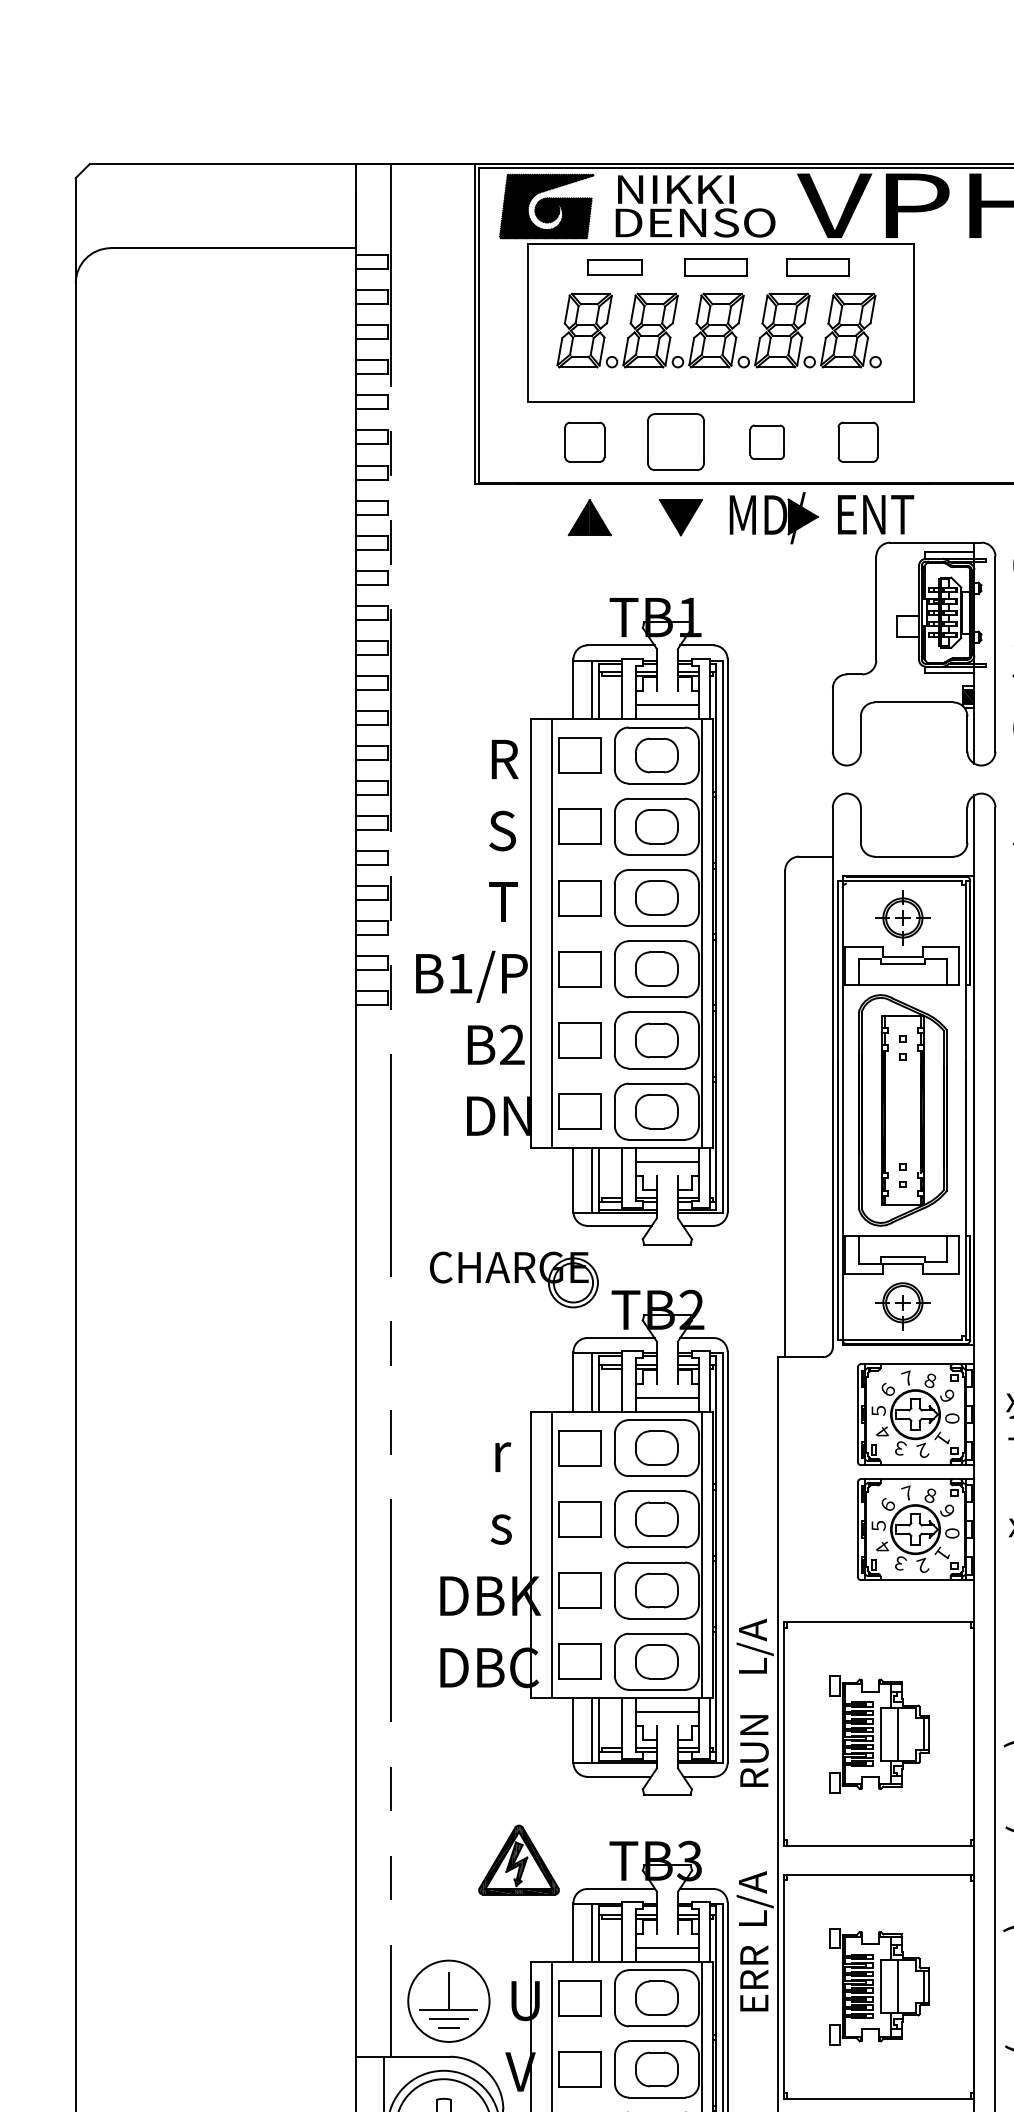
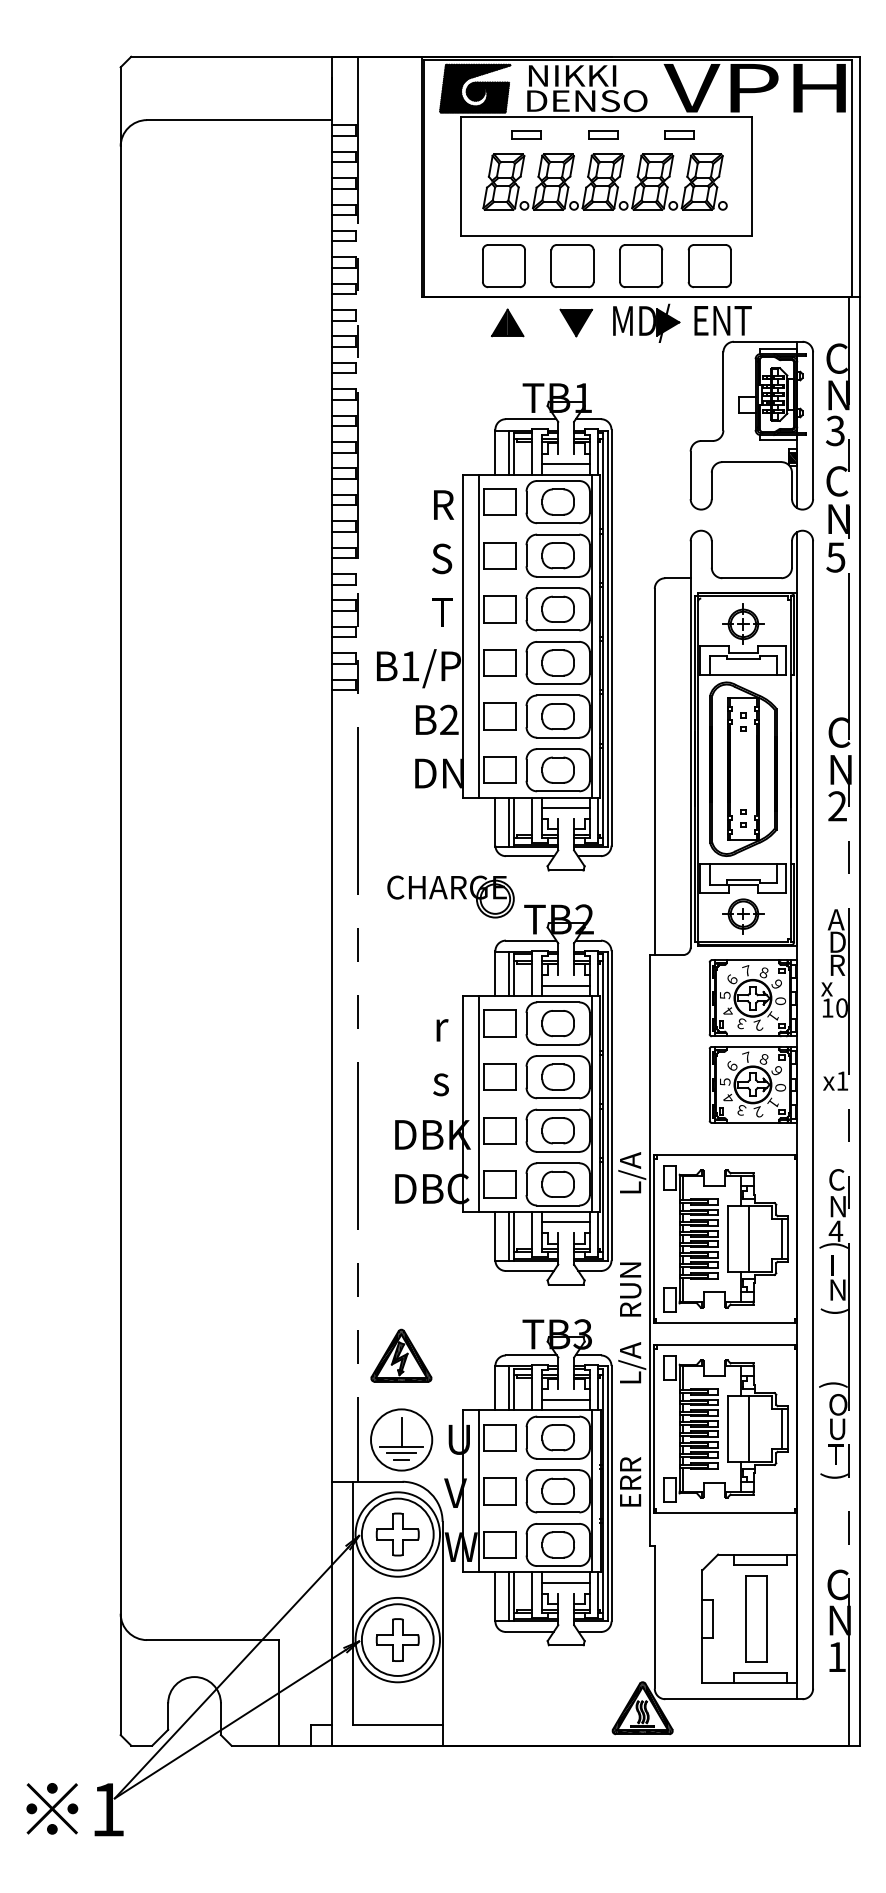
part: (614, 267) -> (526, 134), size x0.71
part: (717, 267) -> (603, 134), size x0.62
part: (817, 267) -> (679, 134), size x0.62
part: (584, 442) -> (503, 266), size x1.43
part: (767, 442) -> (641, 266), size x1.67
part: (857, 442) -> (709, 266), size x1.43
part: (879, 1733) -> (725, 1238), size x1.67
text: (754, 1750) -> (630, 1289), moved
part: (519, 1859) -> (401, 1355), moved
text: (754, 1978) -> (630, 1481), moved
part: (879, 1986) -> (725, 1428), size x1.67

